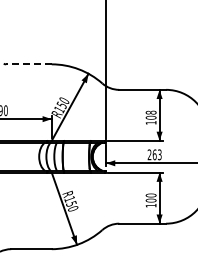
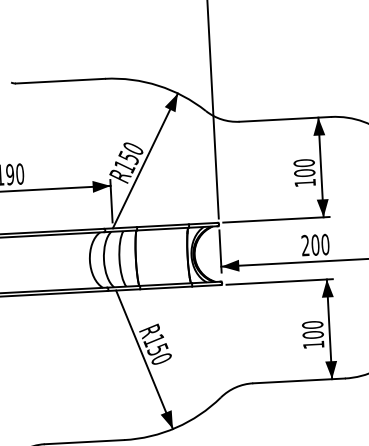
line: (28, 64) -> (59, 81), dashed -> solid
text: (151, 112) -> (304, 162), 108 -> 100
text: (157, 154) -> (320, 244), 263 -> 200

